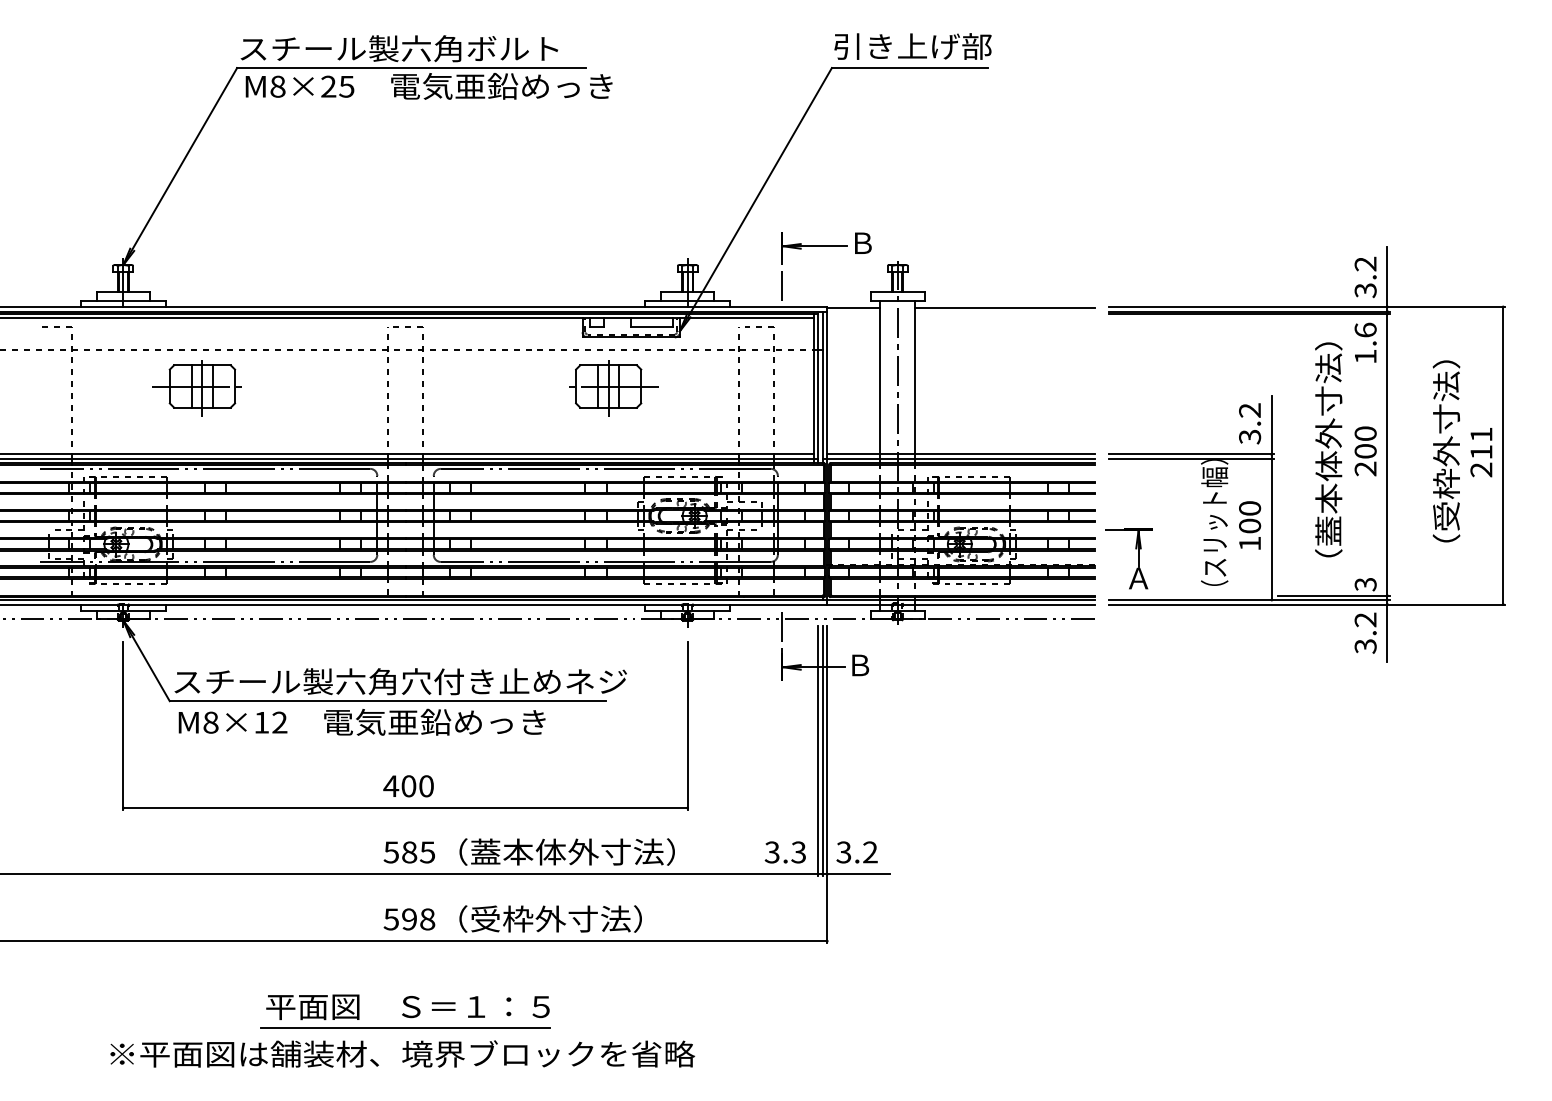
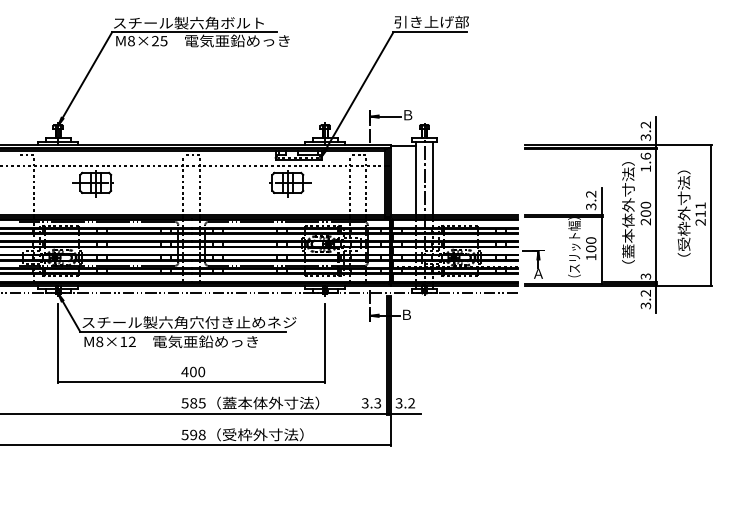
line: (1003, 307) -> (474, 145), removed
part: (402, 1030) -> (190, 487), removed

